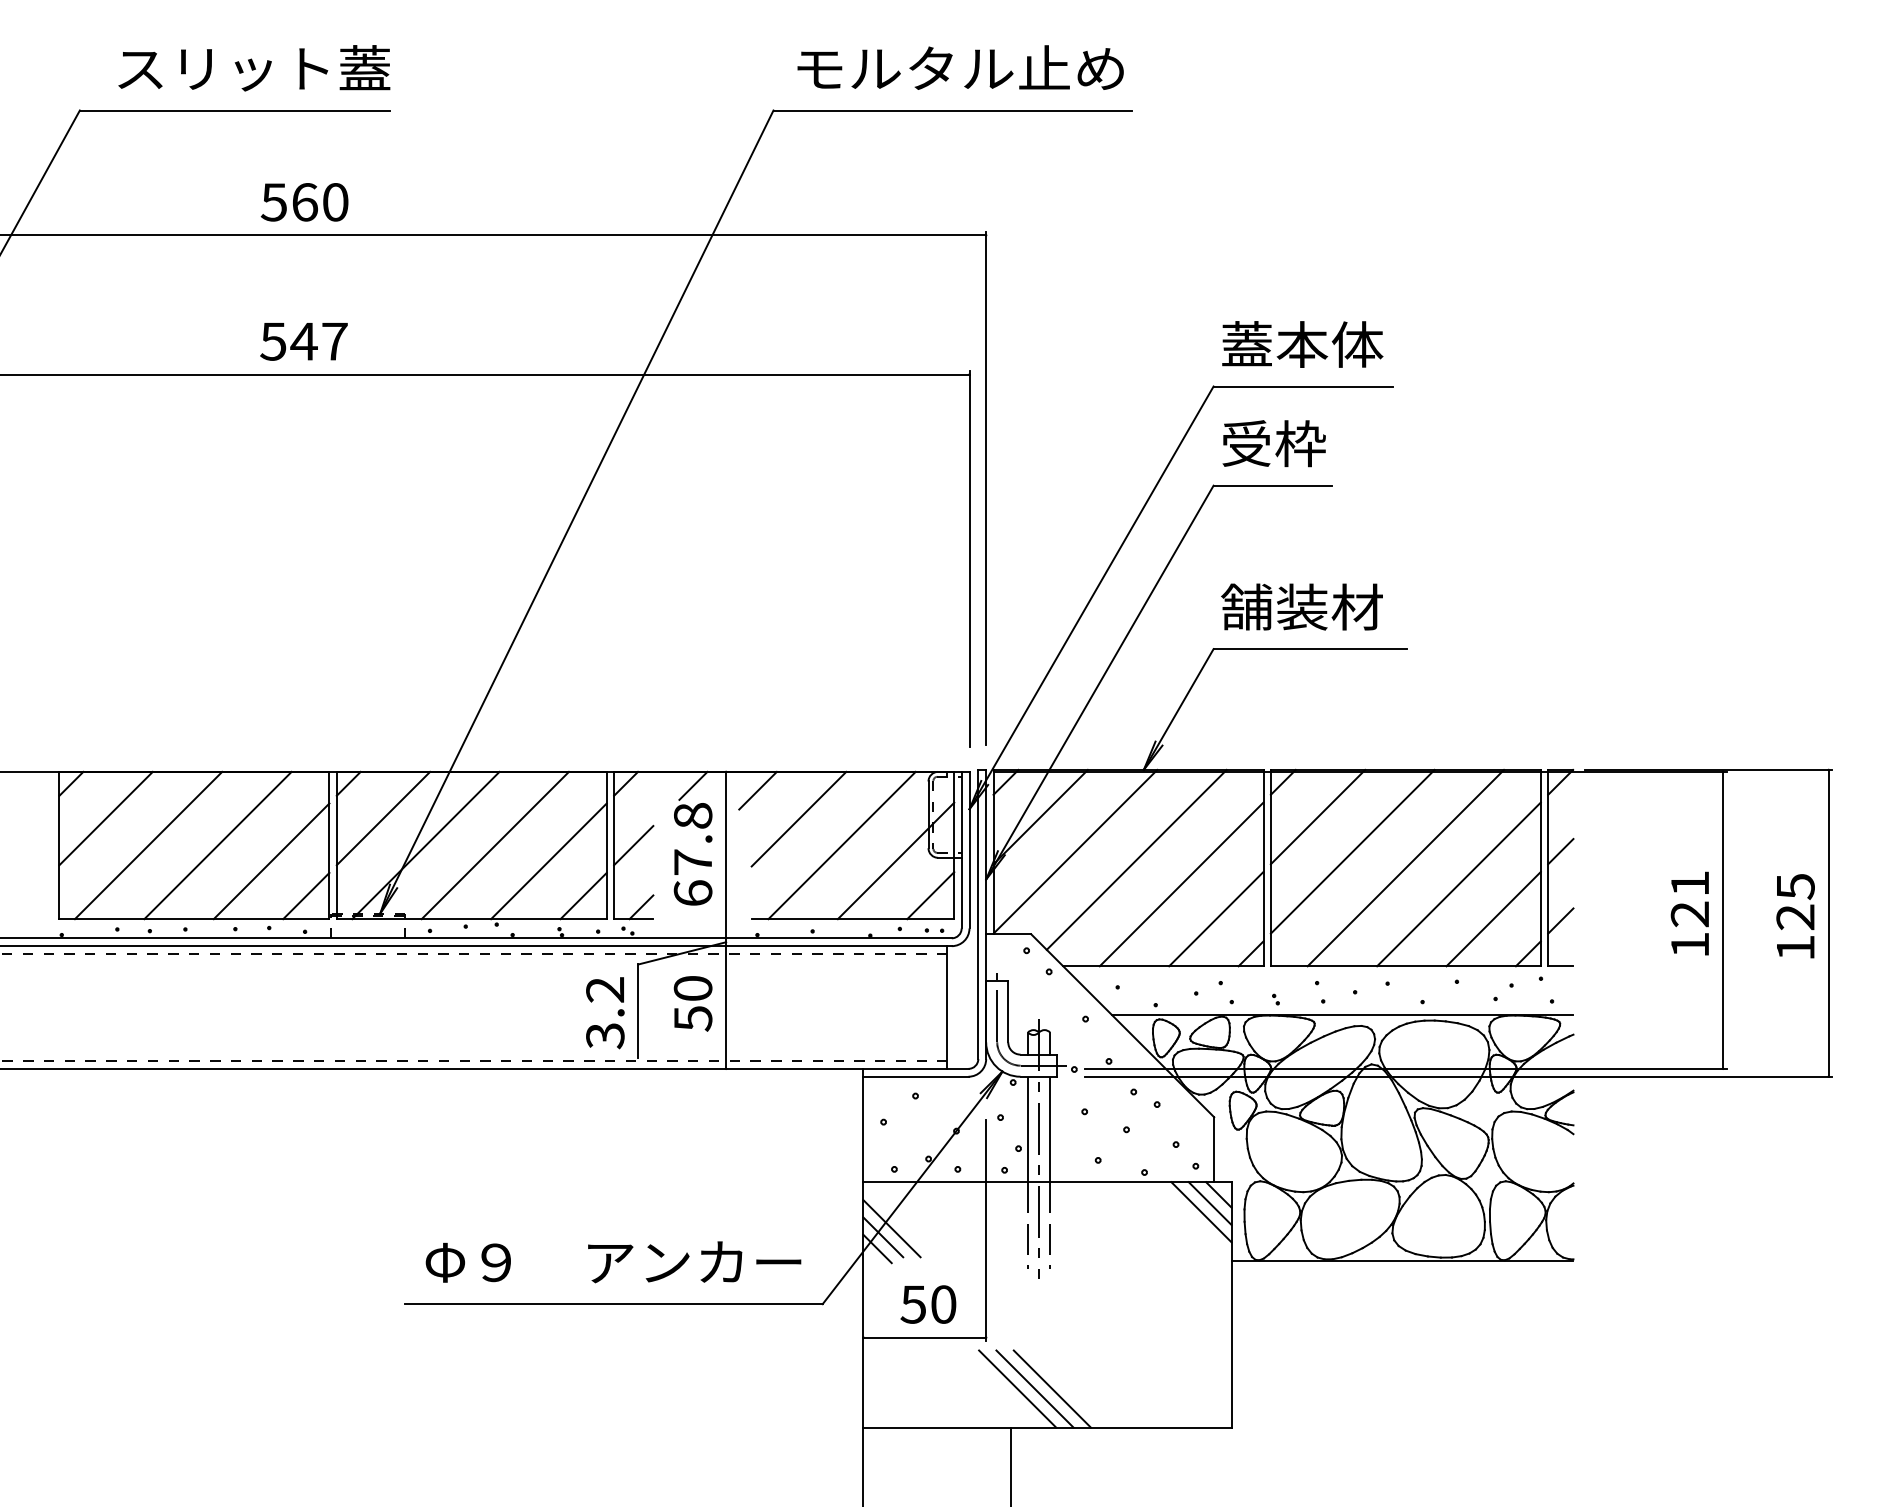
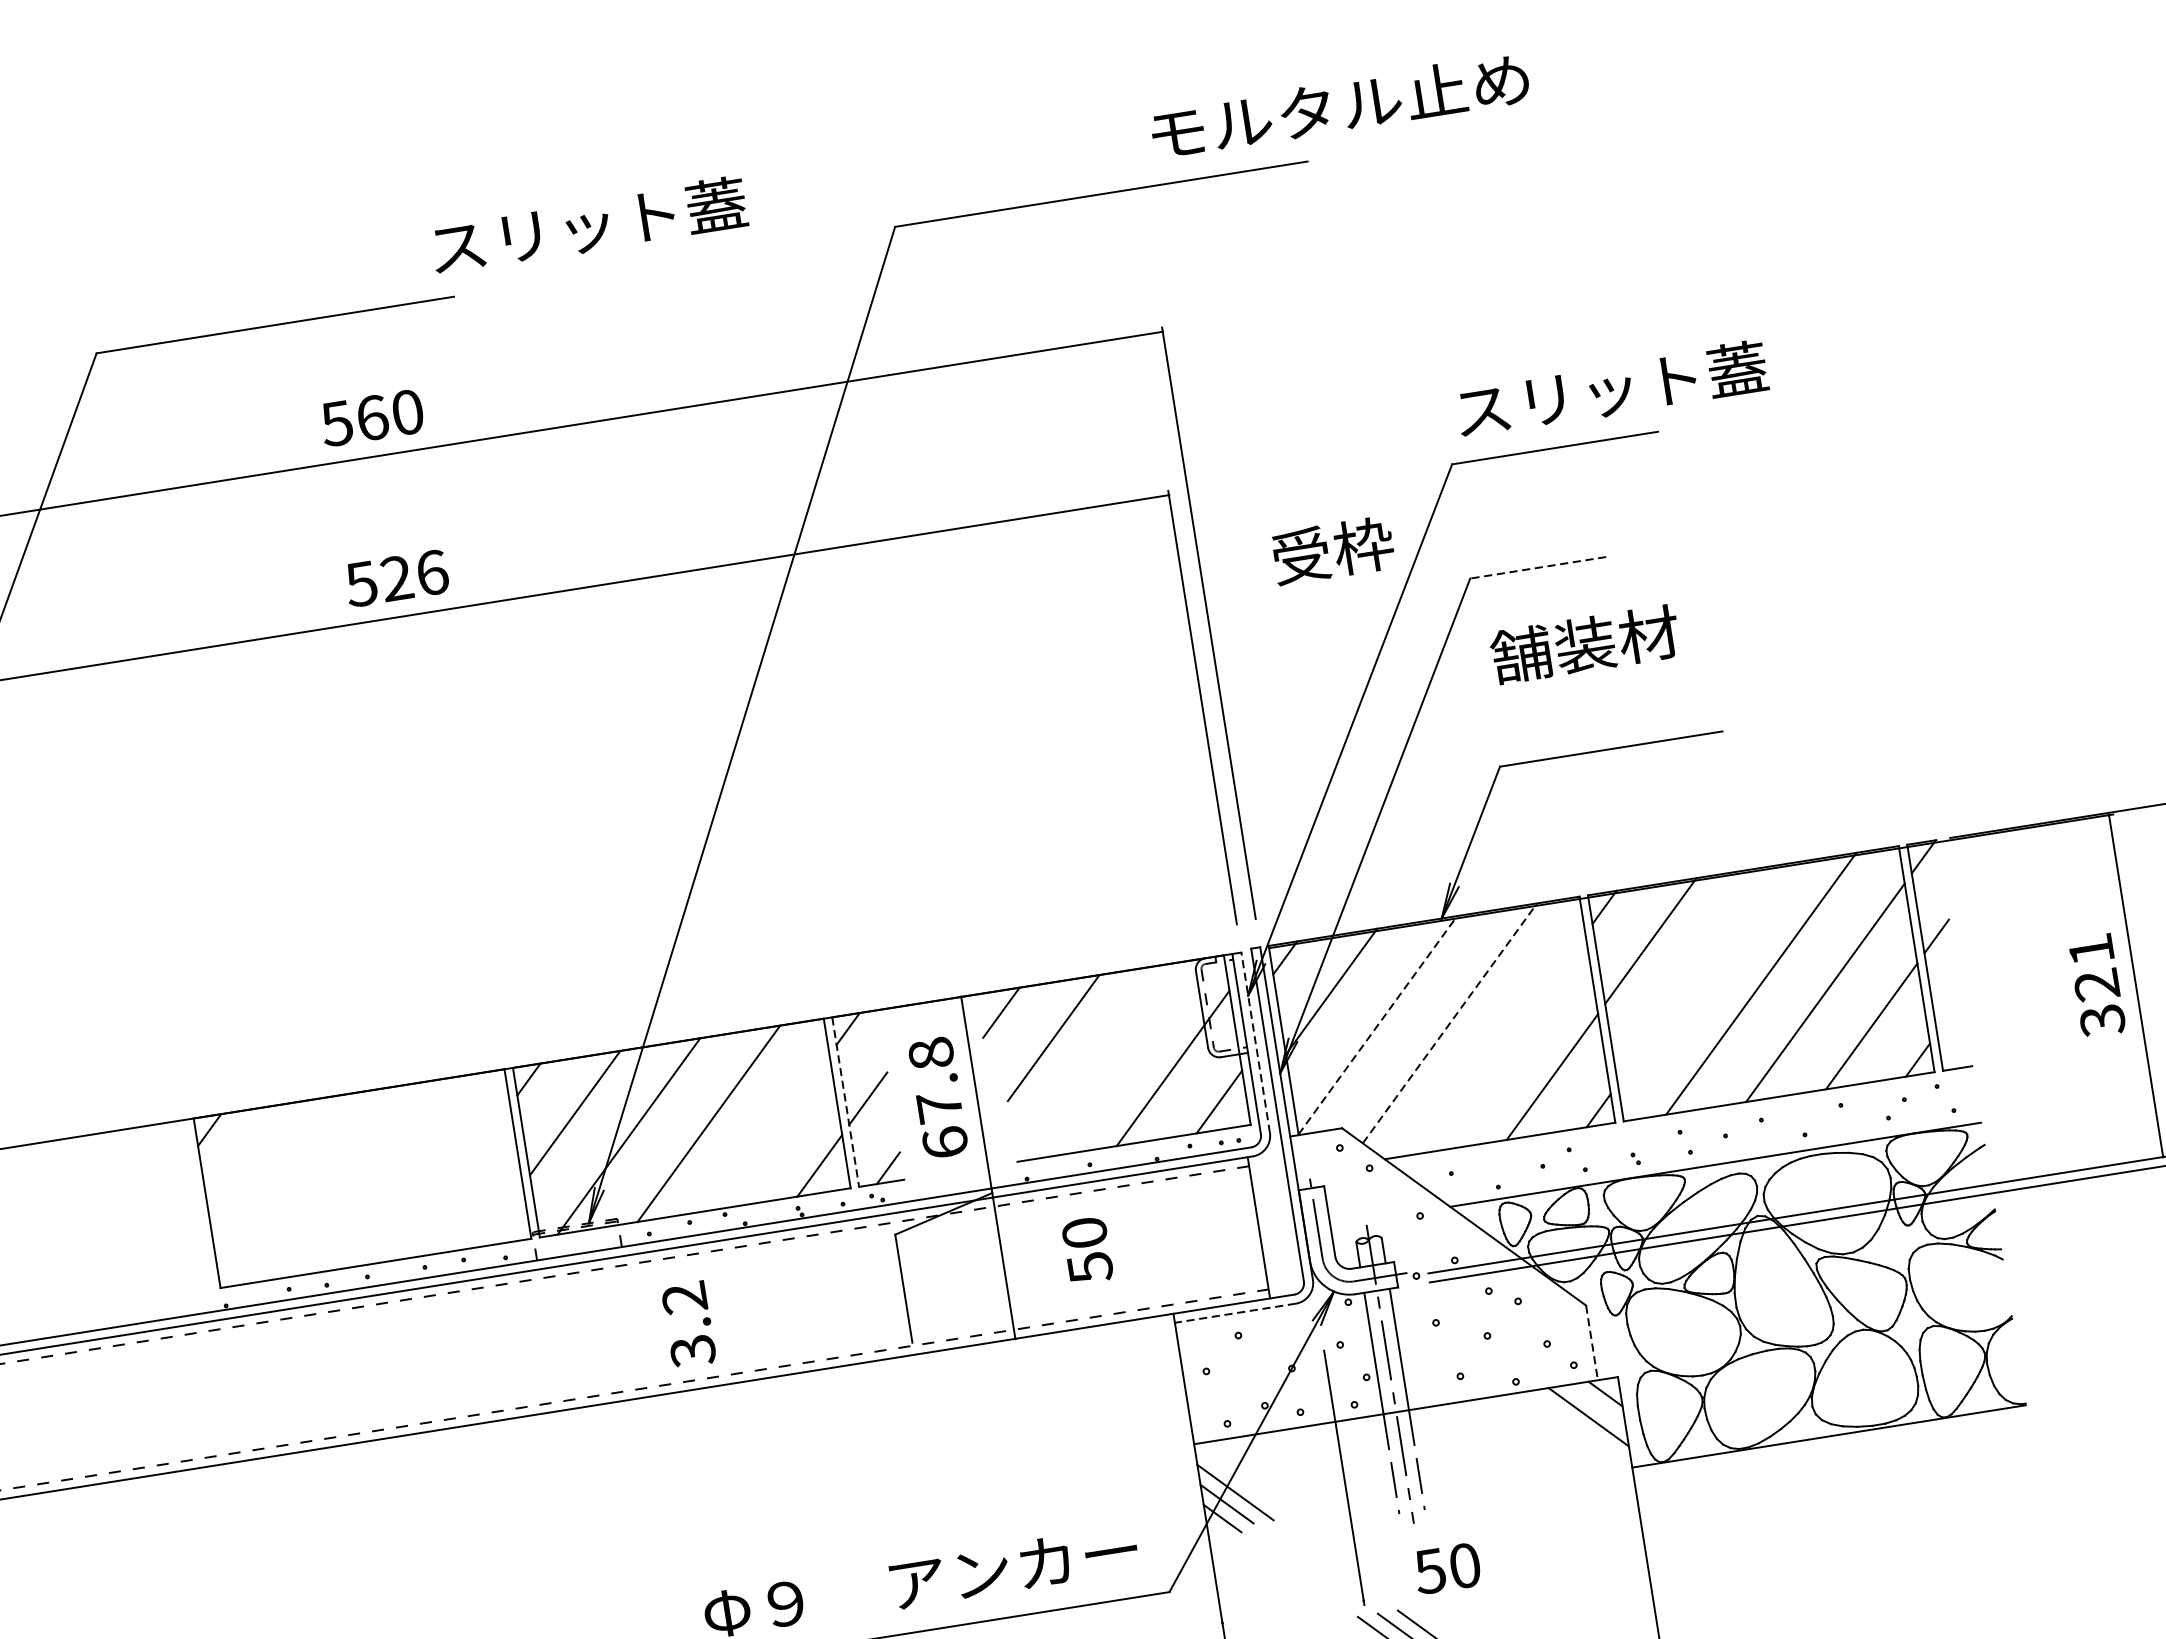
text: (960, 67) -> (1339, 105), moved
text: (254, 68) -> (589, 225), moved
text: (318, 341) -> (413, 575), 547 -> 526
text: (1357, 344) -> (1610, 389), 蓋本体 -> スリット蓋
text: (1273, 443) -> (1332, 550), moved
line: (1272, 485) -> (1538, 567), solid -> dashed
text: (1301, 606) -> (1584, 644), moved
line: (693, 785) -> (926, 1018), removed
line: (105, 818) -> (255, 1163), removed
line: (148, 845) -> (309, 1186), removed
line: (217, 845) -> (389, 1174), removed
line: (614, 845) -> (846, 1102), solid -> dashed
line: (841, 845) -> (1107, 1060), removed
line: (969, 849) -> (1255, 1041), solid -> dashed
line: (1075, 851) -> (1377, 1024), solid -> dashed
line: (1352, 851) -> (1696, 974), removed
line: (1137, 859) -> (1450, 1022), solid -> dashed
line: (271, 861) -> (454, 1182), removed
line: (548, 861) -> (773, 1132), removed
line: (1181, 884) -> (1505, 1043), removed
line: (306, 895) -> (500, 1215), removed
line: (1560, 920) -> (1948, 1015), removed
text: (1689, 945) -> (2101, 1021), 121 -> 321
text: (692, 1003) -> (1086, 1250), moved
text: (605, 1013) -> (689, 1325), moved
line: (915, 1076) -> (1234, 1313), solid -> dashed
line: (1214, 1150) -> (1592, 1343), solid -> dashed
line: (1209, 1203) -> (1596, 1405), removed
text: (928, 1304) -> (1447, 1568), moved
line: (924, 1337) -> (1292, 1611), removed

